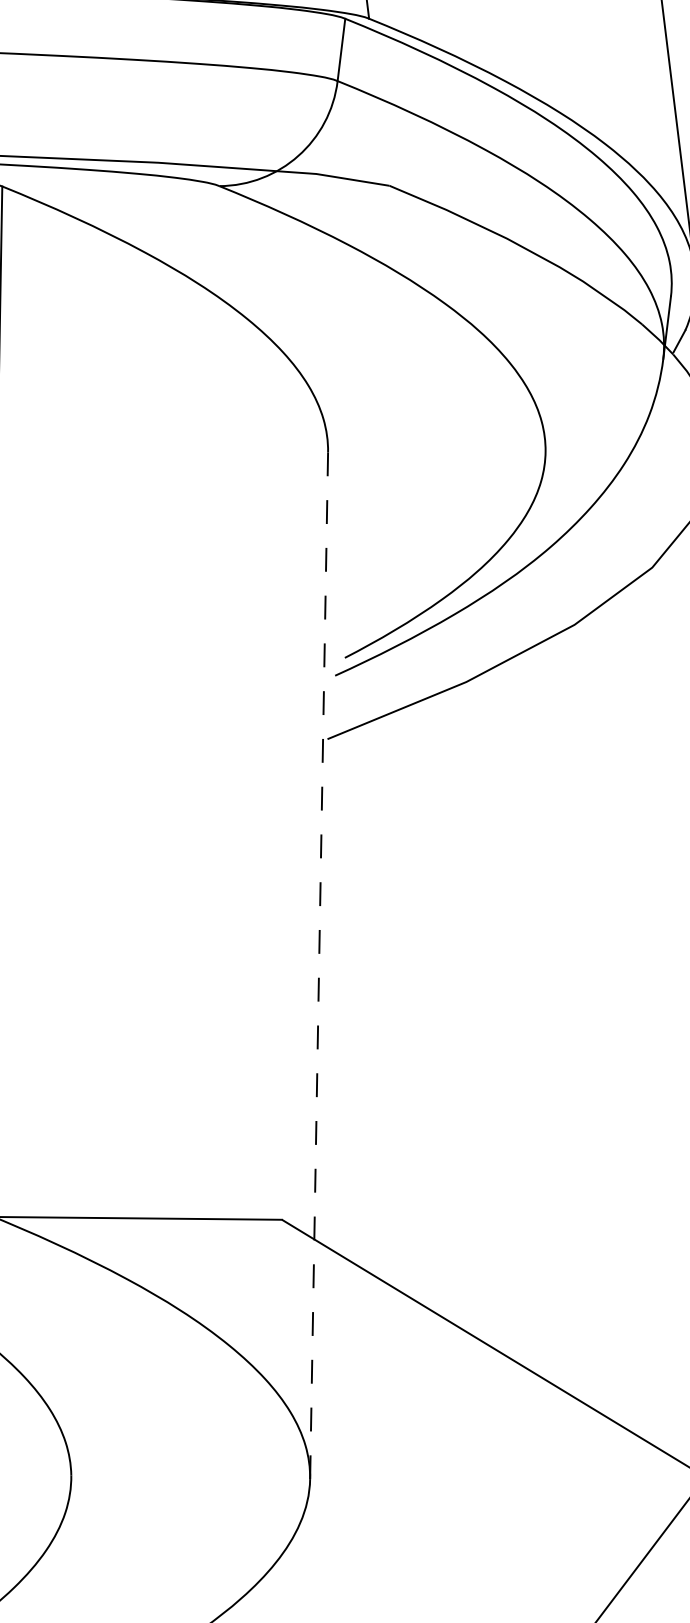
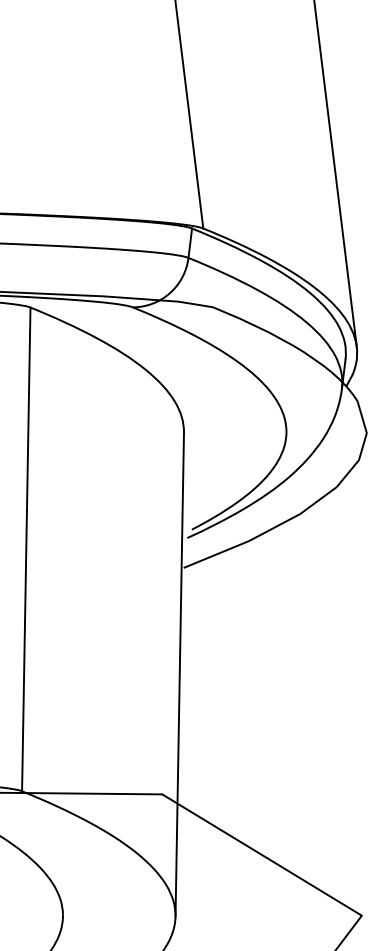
line: (318, 965) -> (179, 674), dashed -> solid

